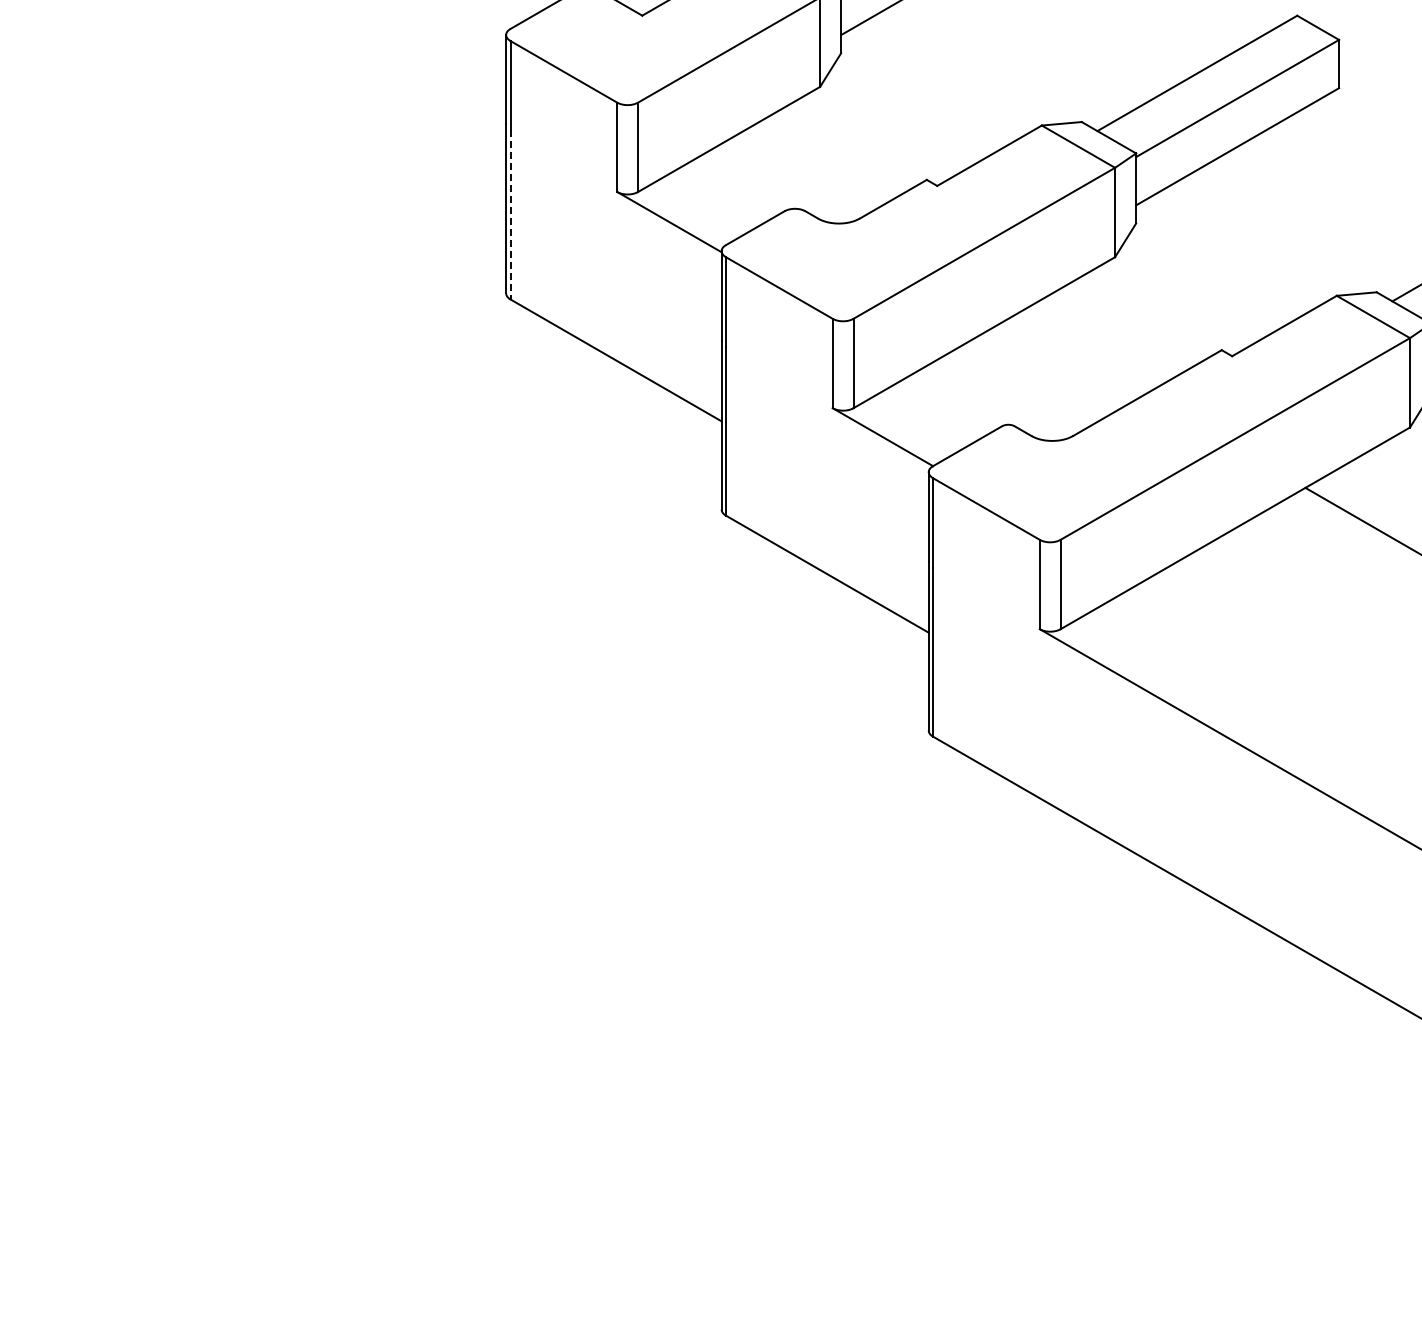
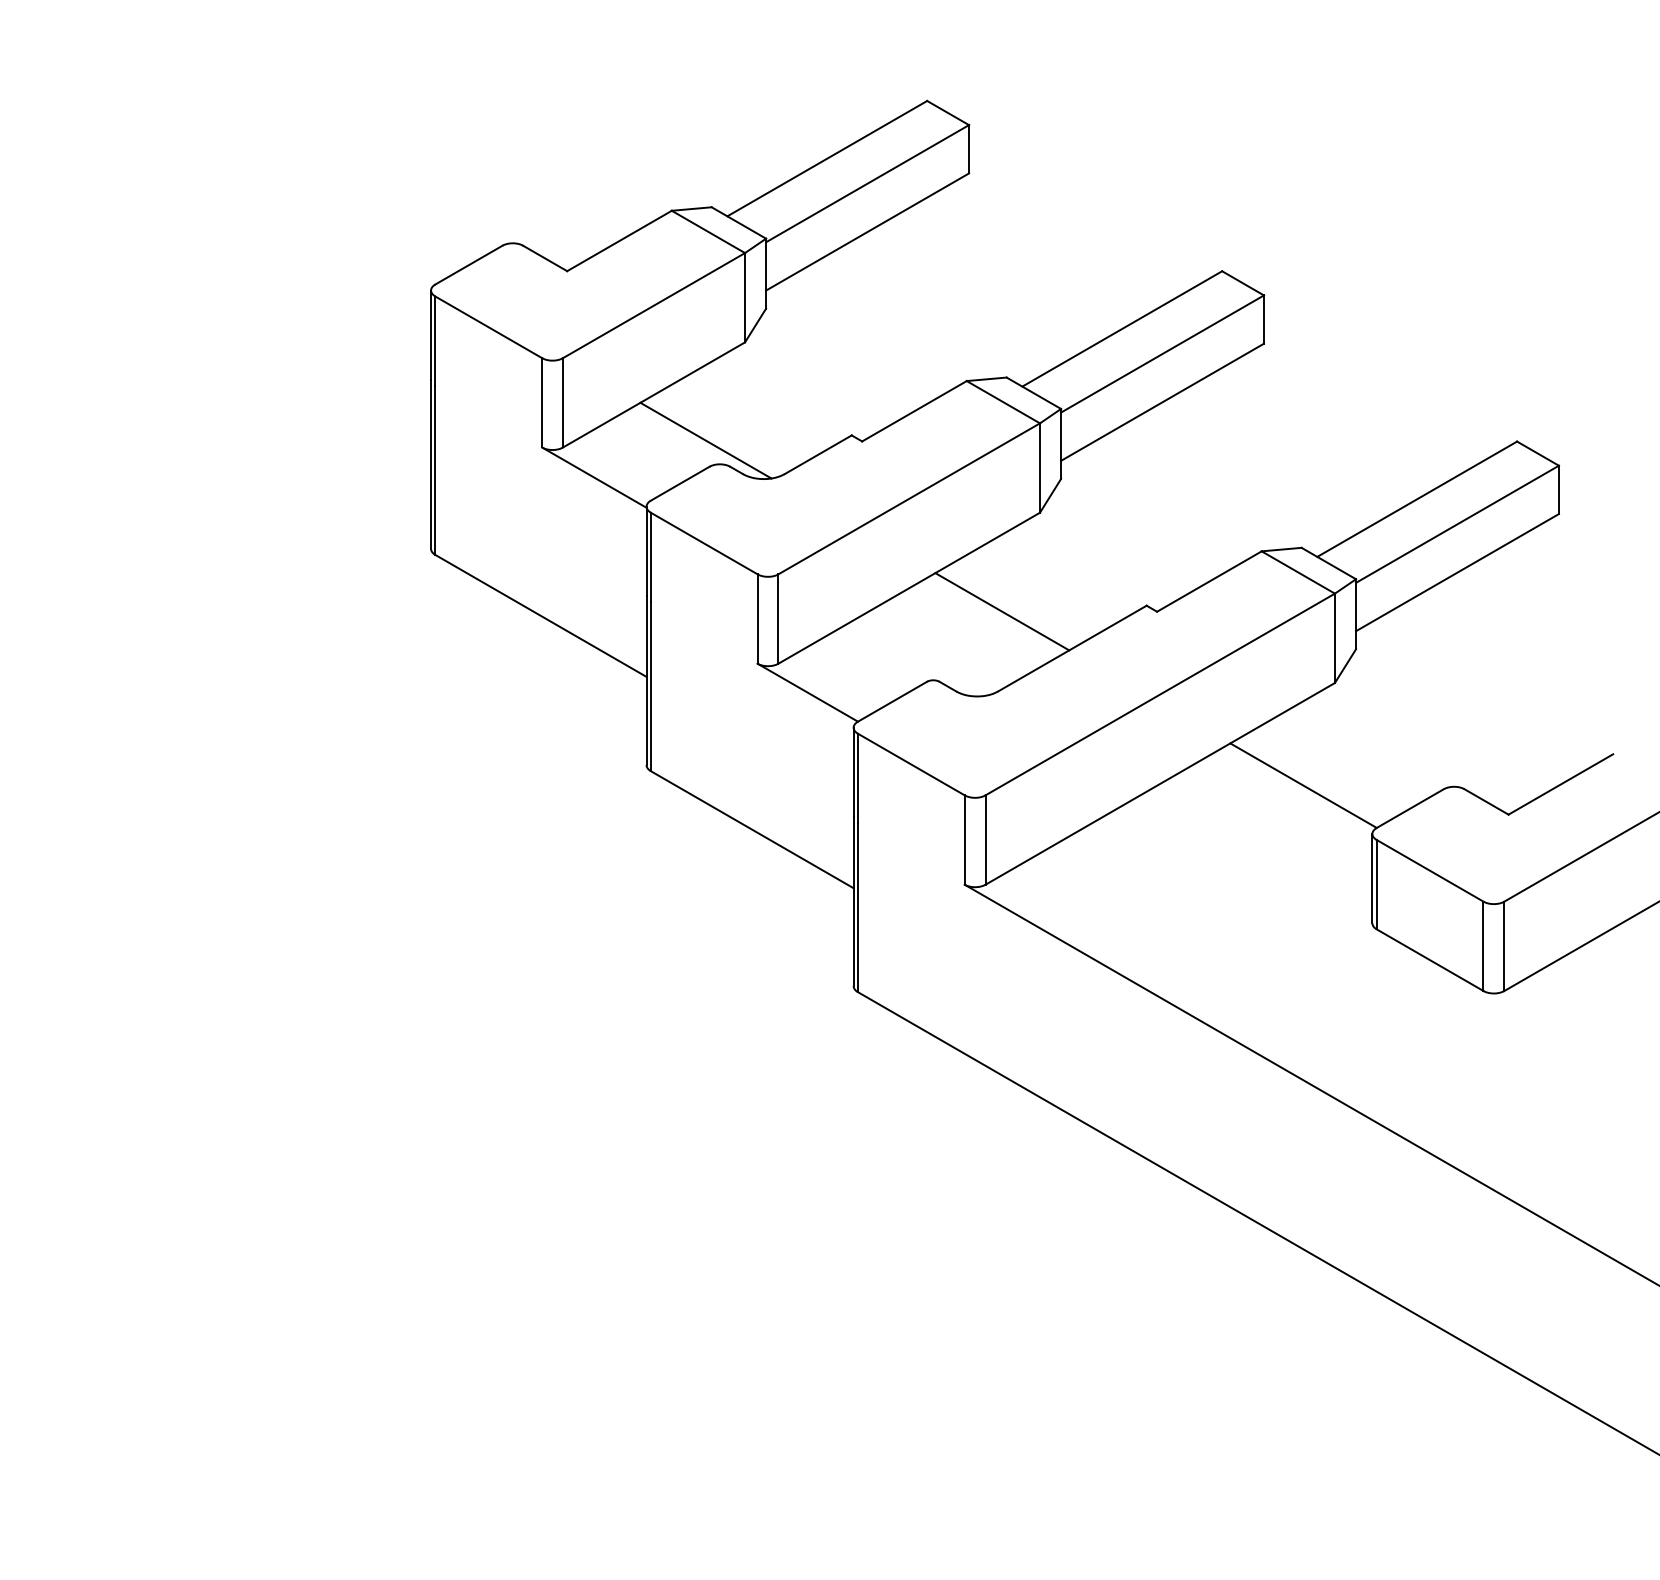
line: (780, 184) -> (705, 440), added
line: (510, 214) -> (435, 470), dashed -> solid
line: (1077, 355) -> (1002, 611), added

